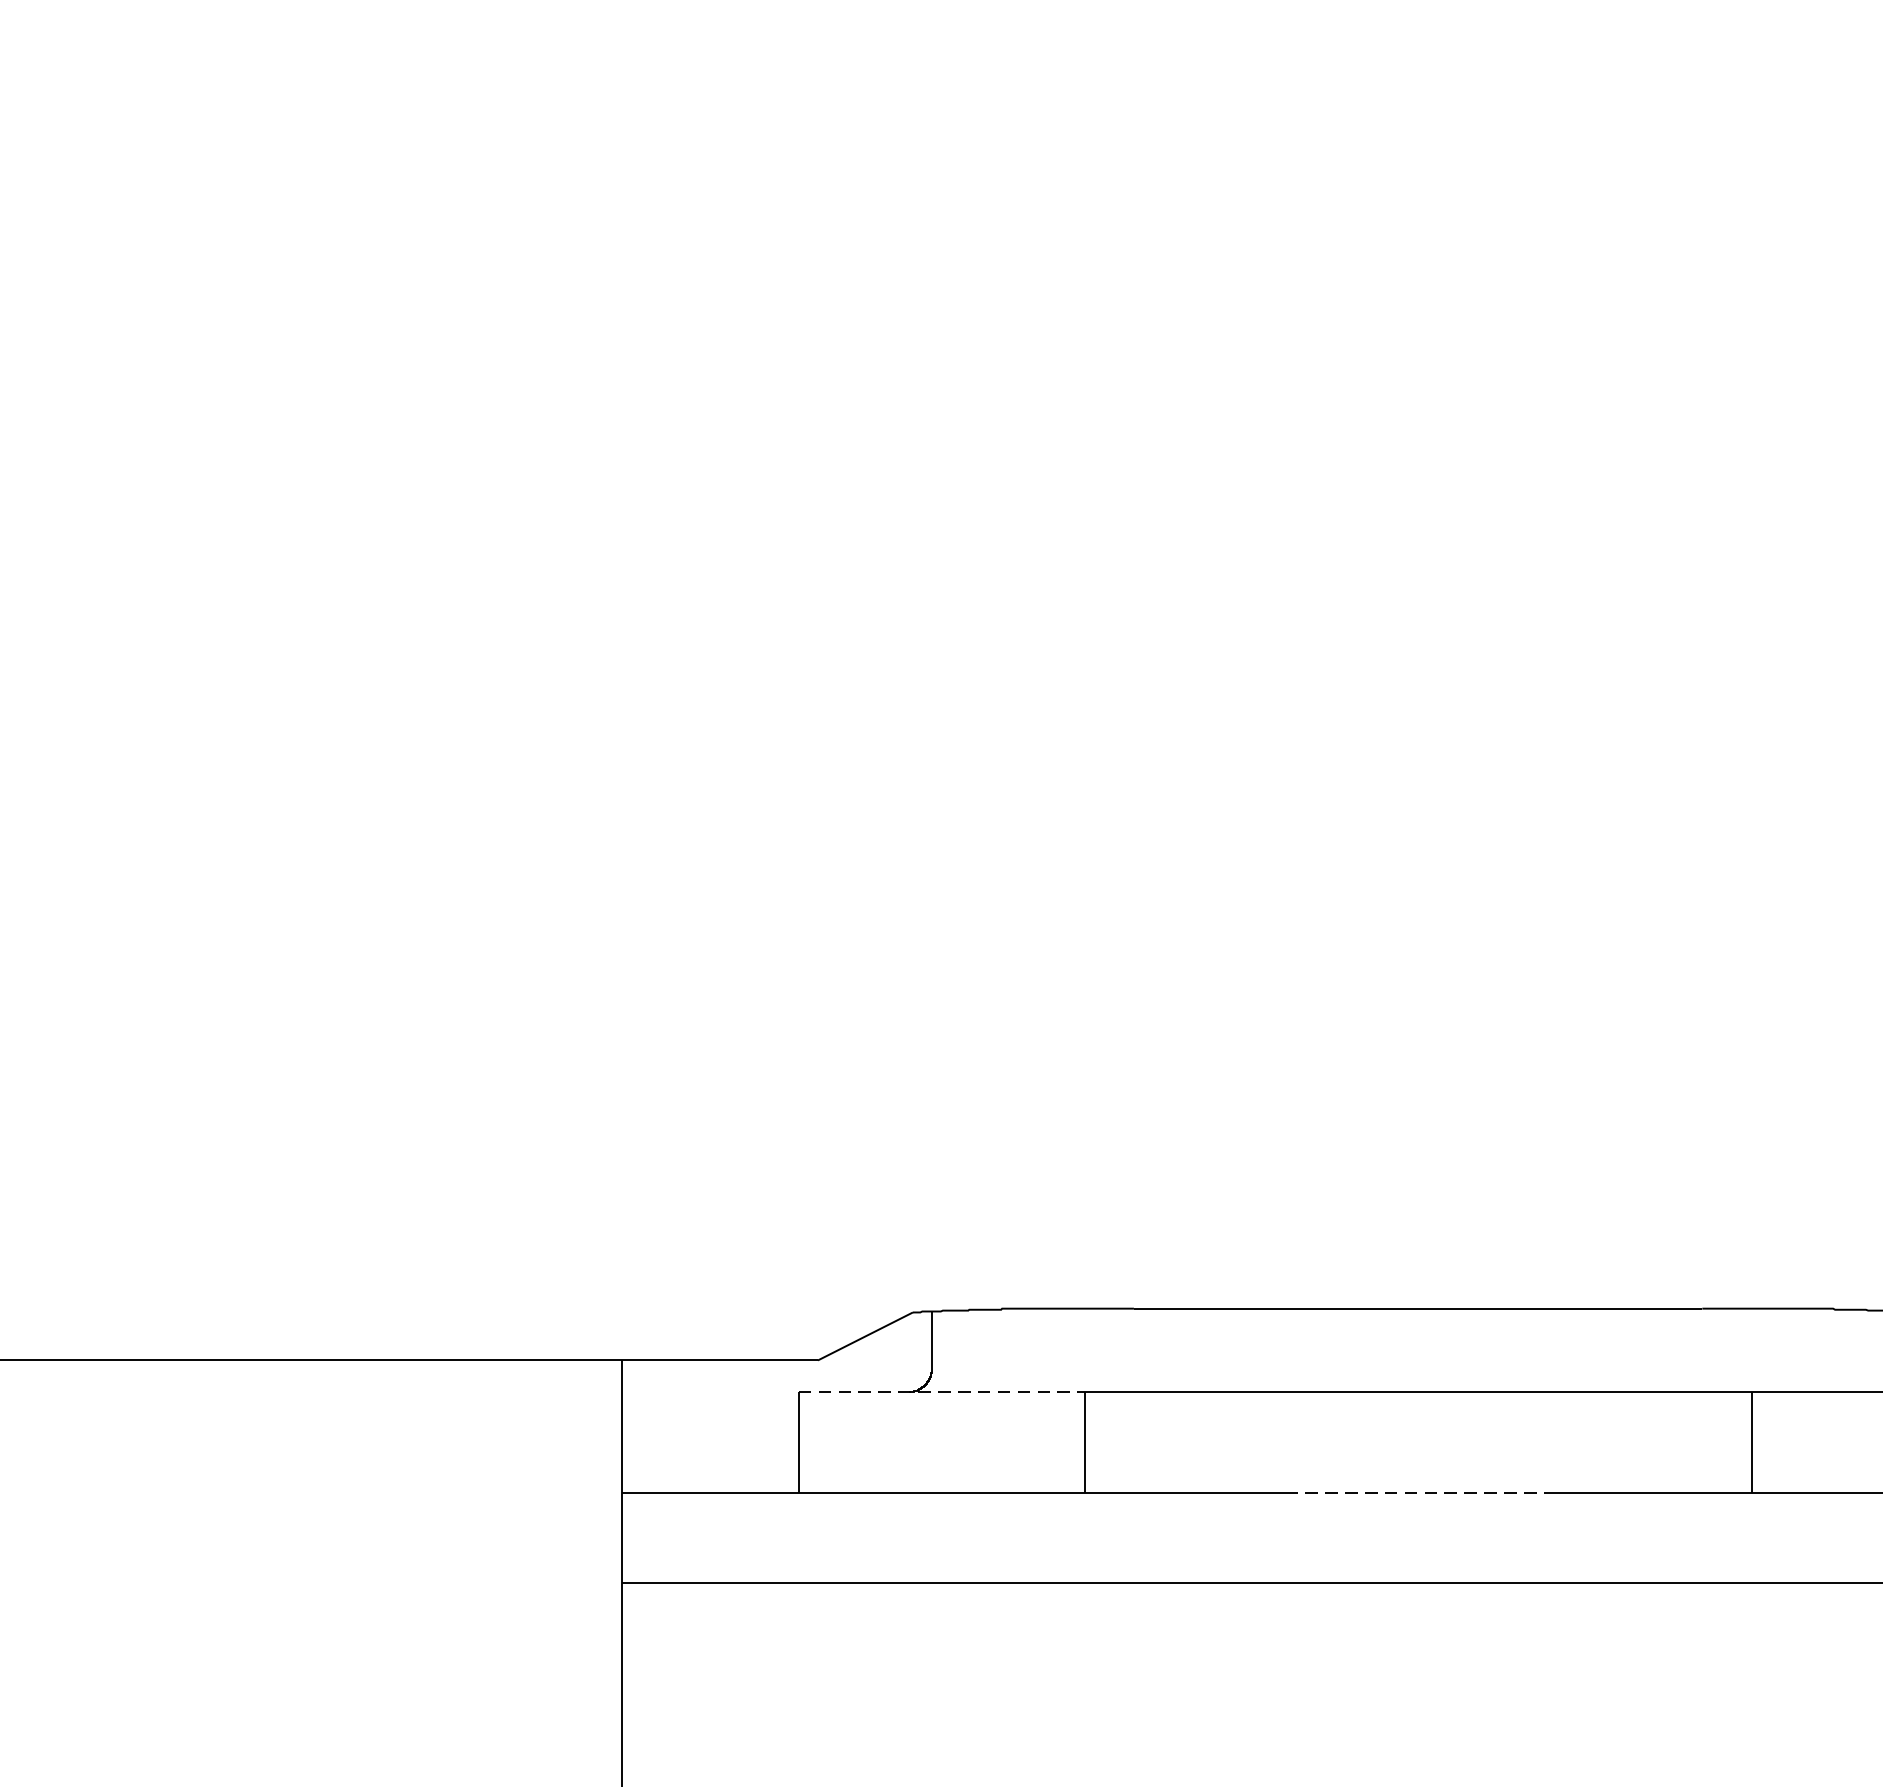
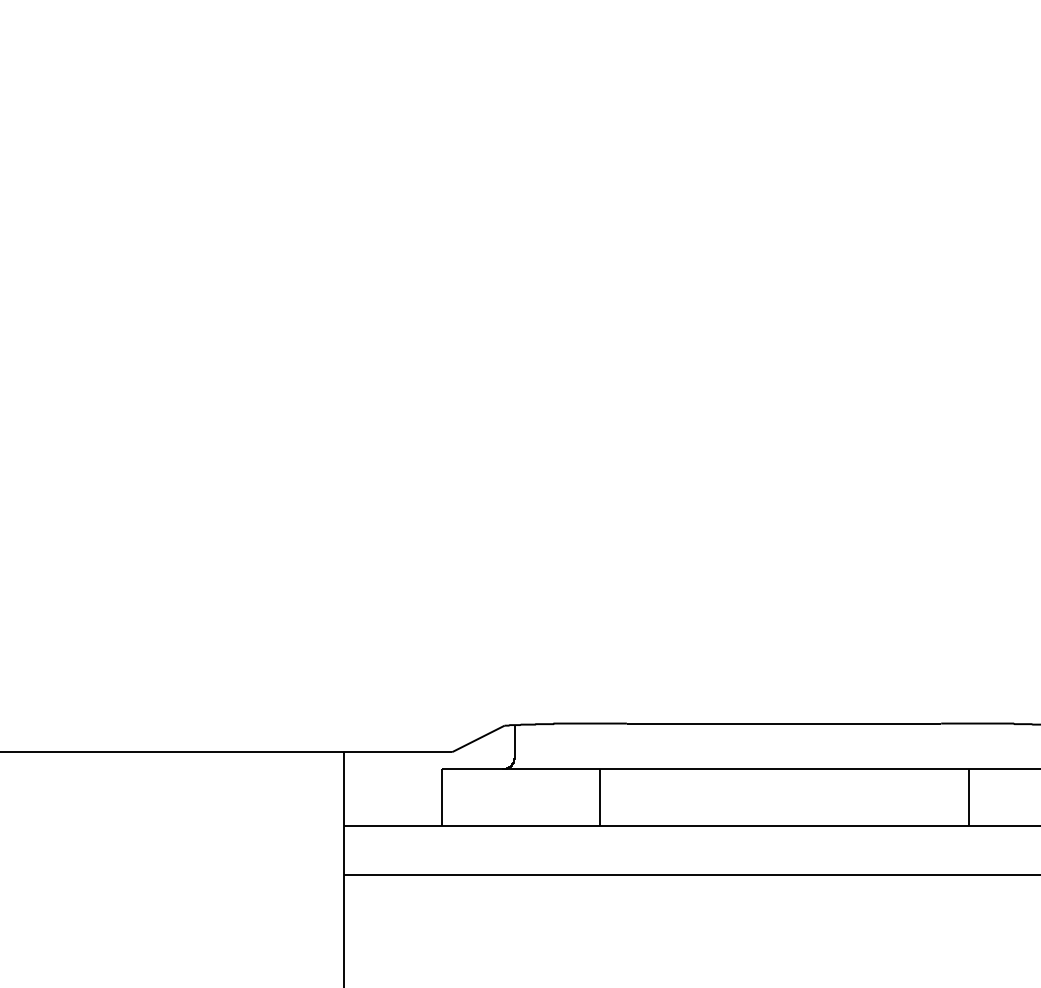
line: (943, 1391) -> (521, 769), dashed -> solid
line: (1418, 1493) -> (784, 825), dashed -> solid

